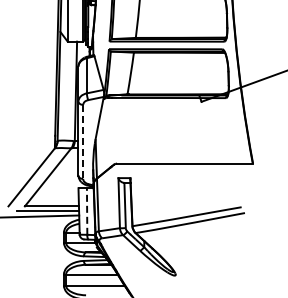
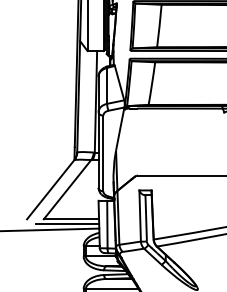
line: (83, 142) -> (103, 154), dashed -> solid
line: (87, 211) -> (107, 224), dashed -> solid

